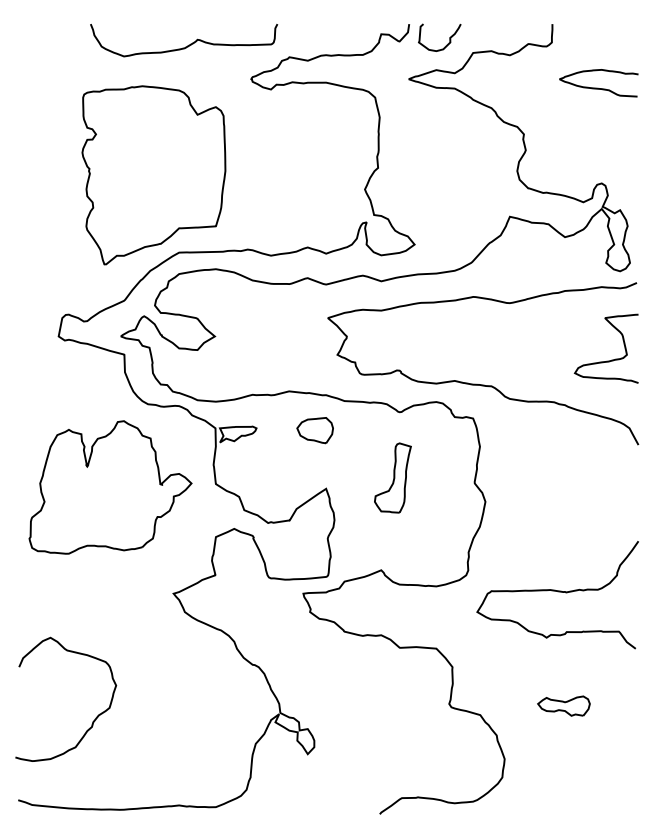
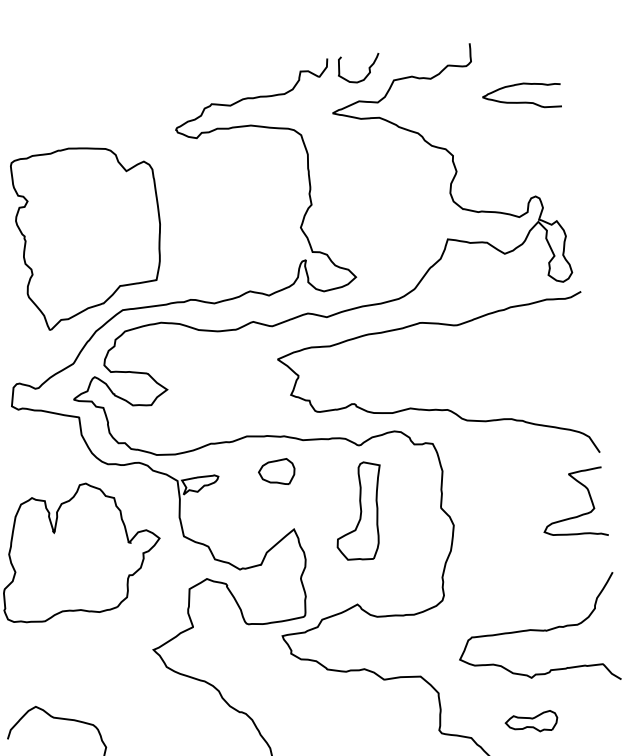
curve: (187, 45) -> (109, 103), removed
curve: (606, 360) -> (574, 516), moved
part: (392, 477) -> (358, 511), size x1.4
curve: (558, 592) -> (538, 631), moved
part: (563, 705) -> (531, 721), moved

